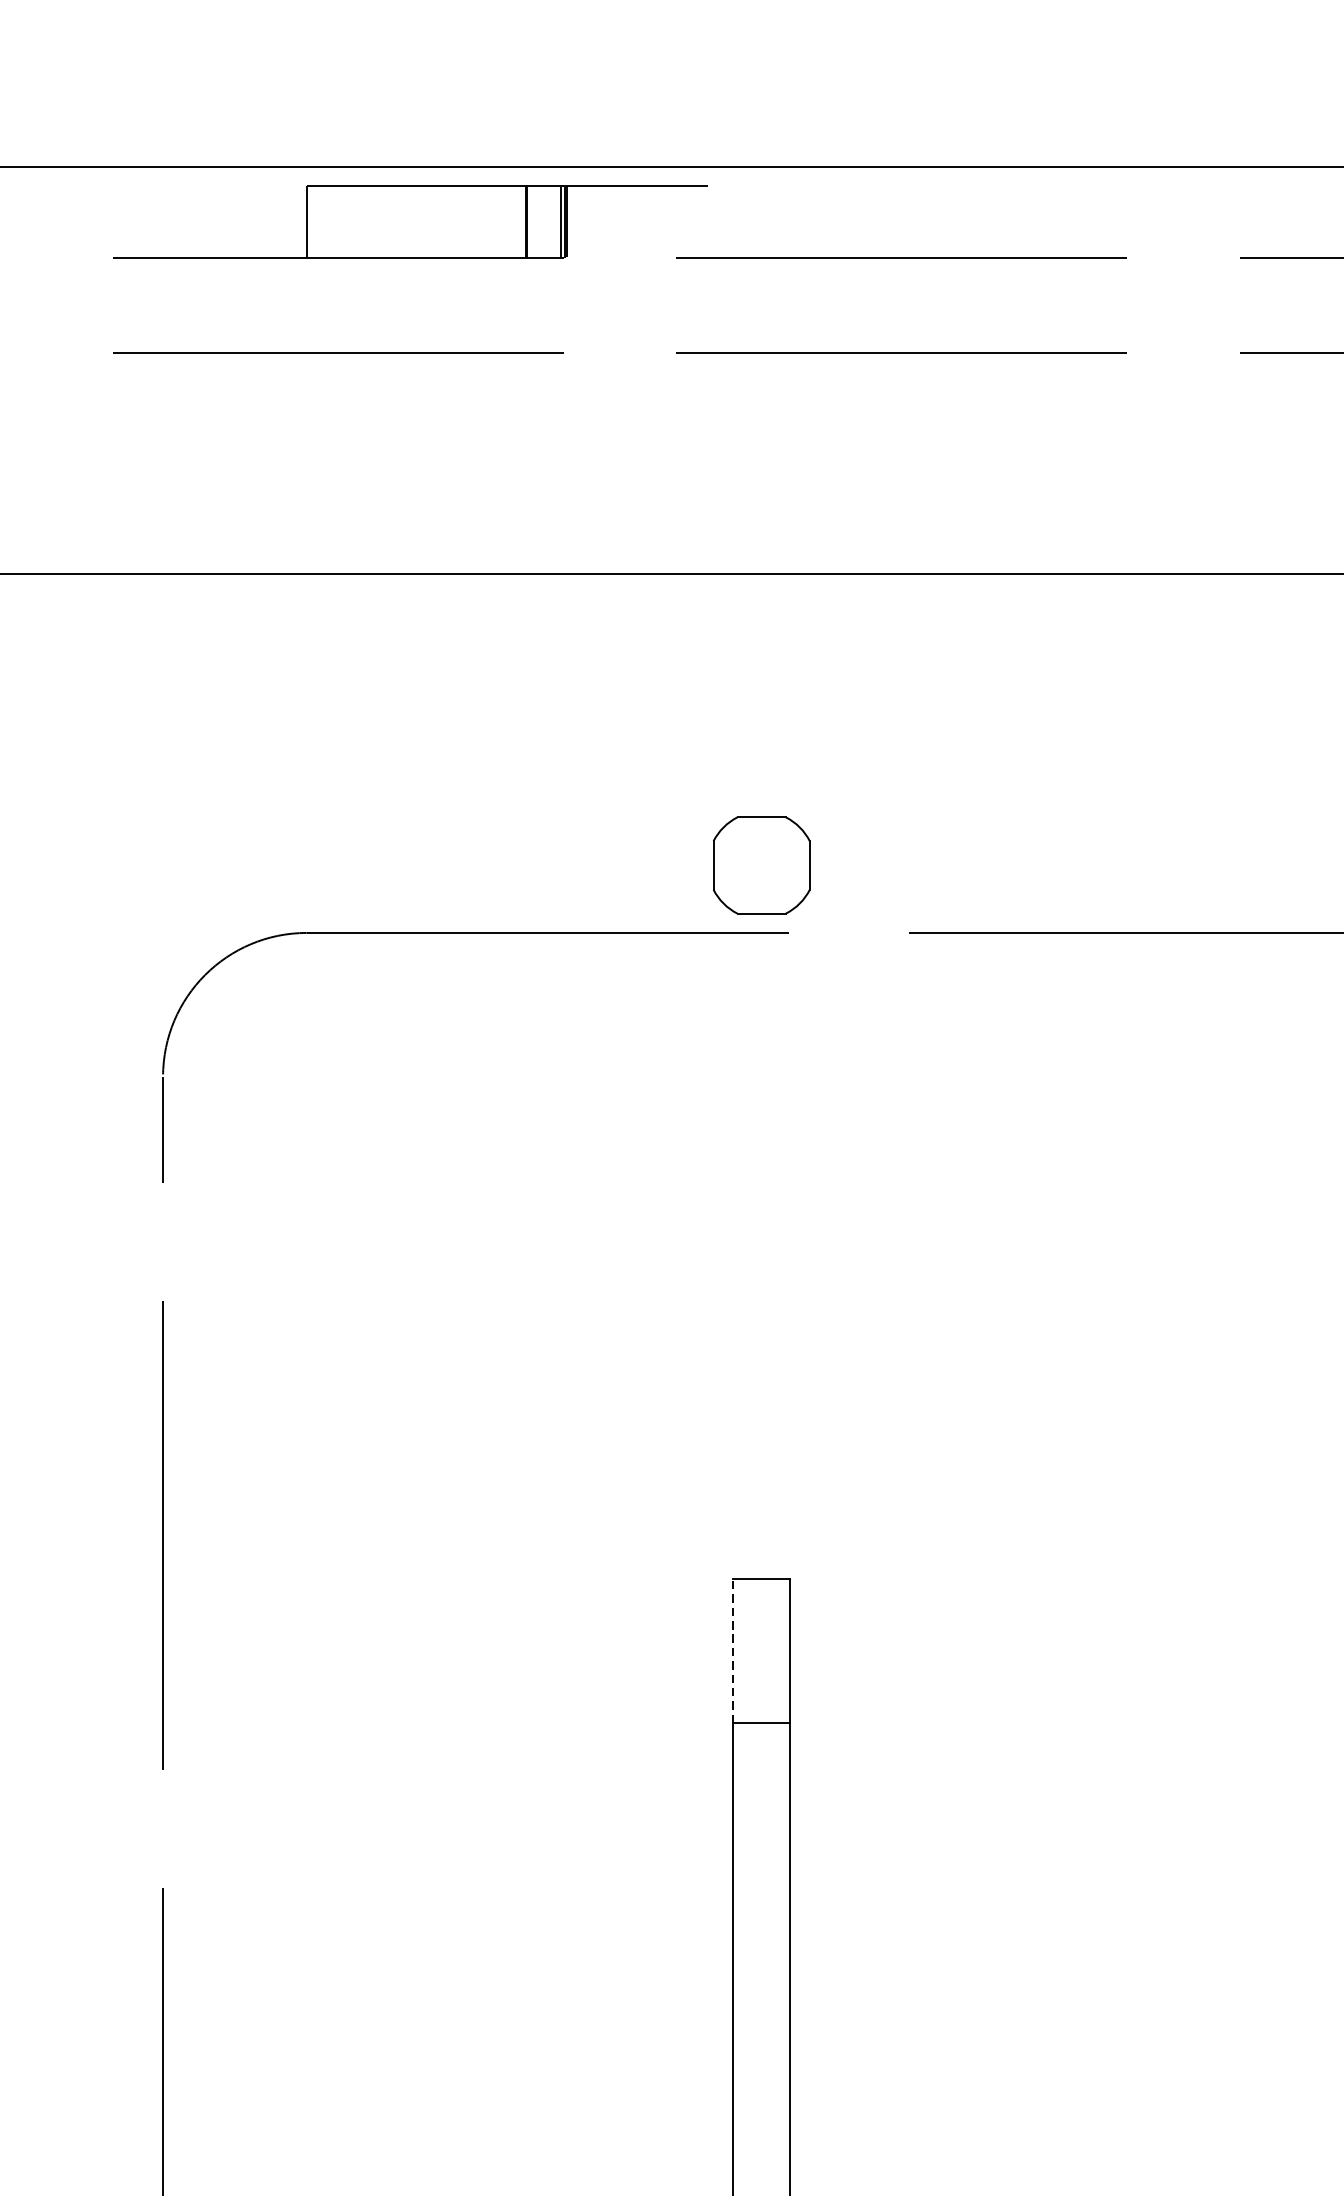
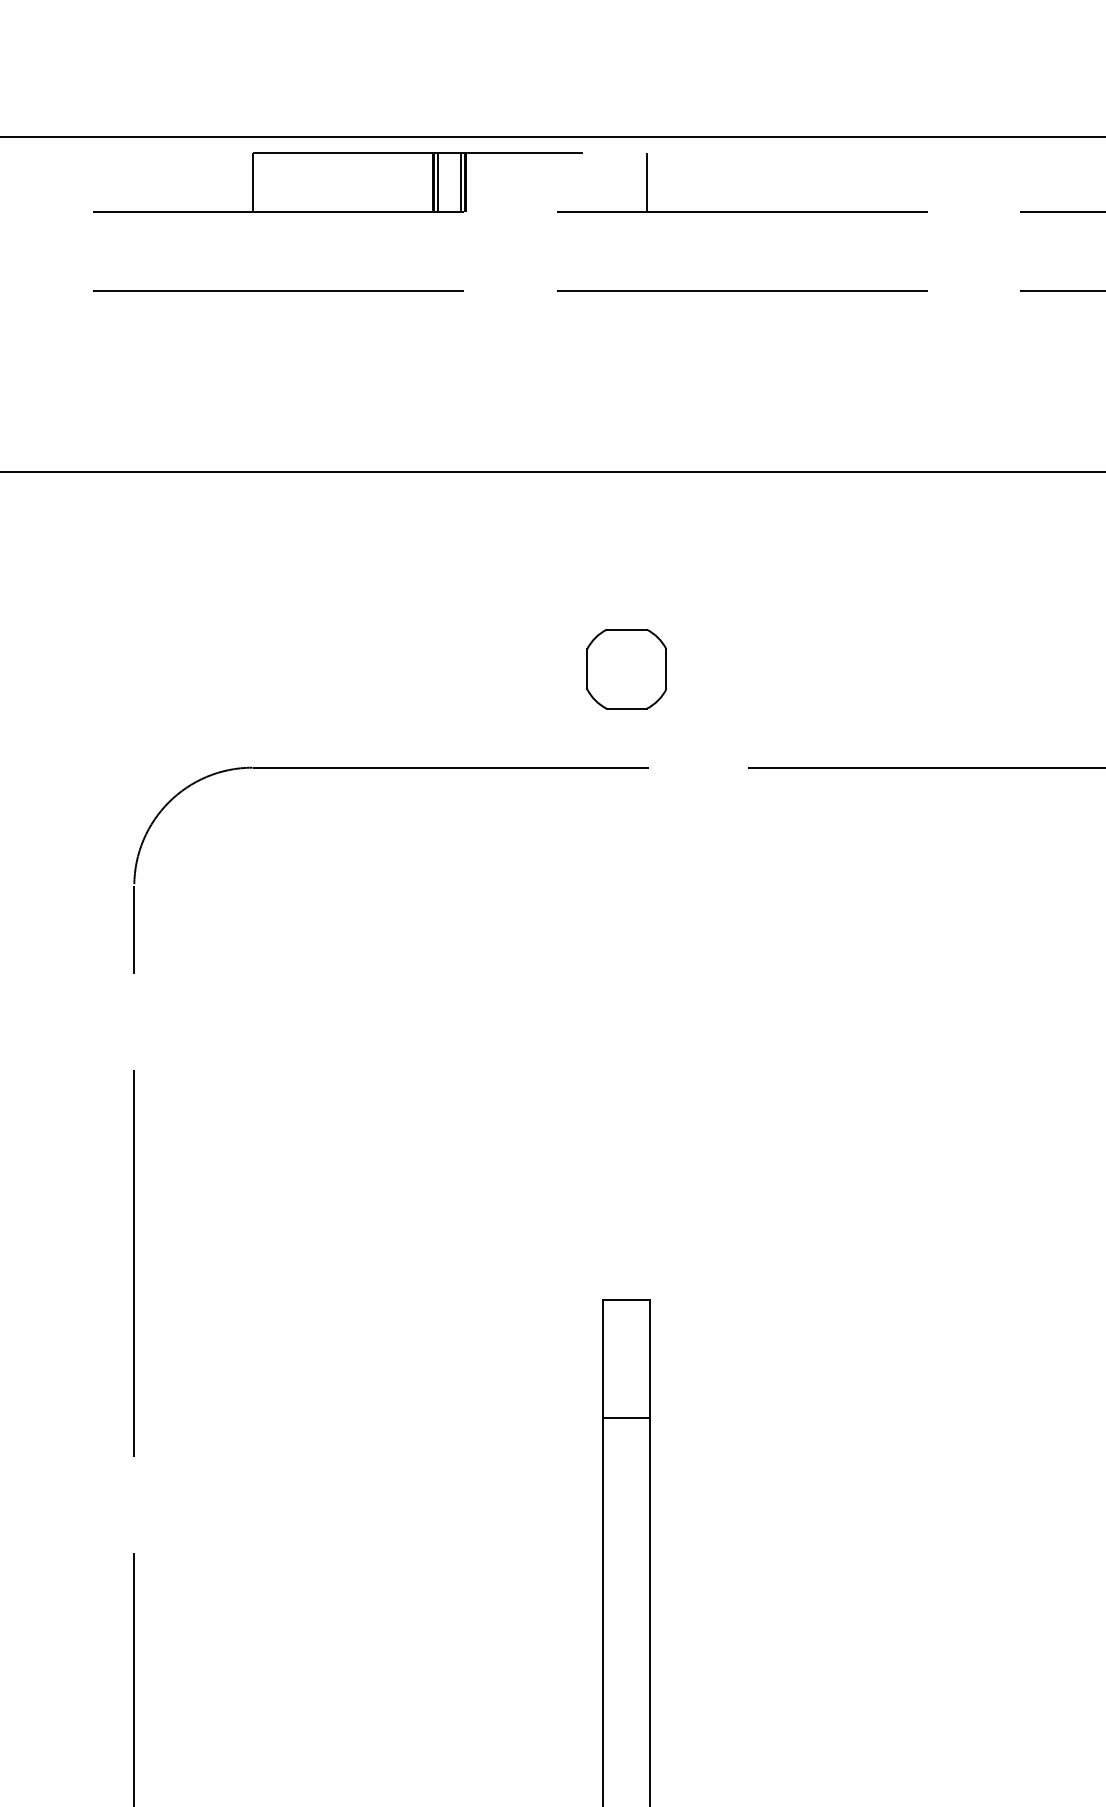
line: (531, 221) -> (437, 182), added
line: (785, 221) -> (646, 182), added
part: (761, 865) -> (626, 669), moved
line: (733, 1651) -> (603, 1358), dashed -> solid

